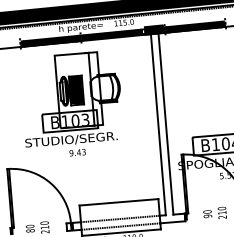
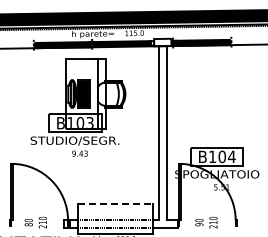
fill: (153, 30) -> (162, 42), removed
line: (118, 202) -> (115, 204), solid -> dashed

